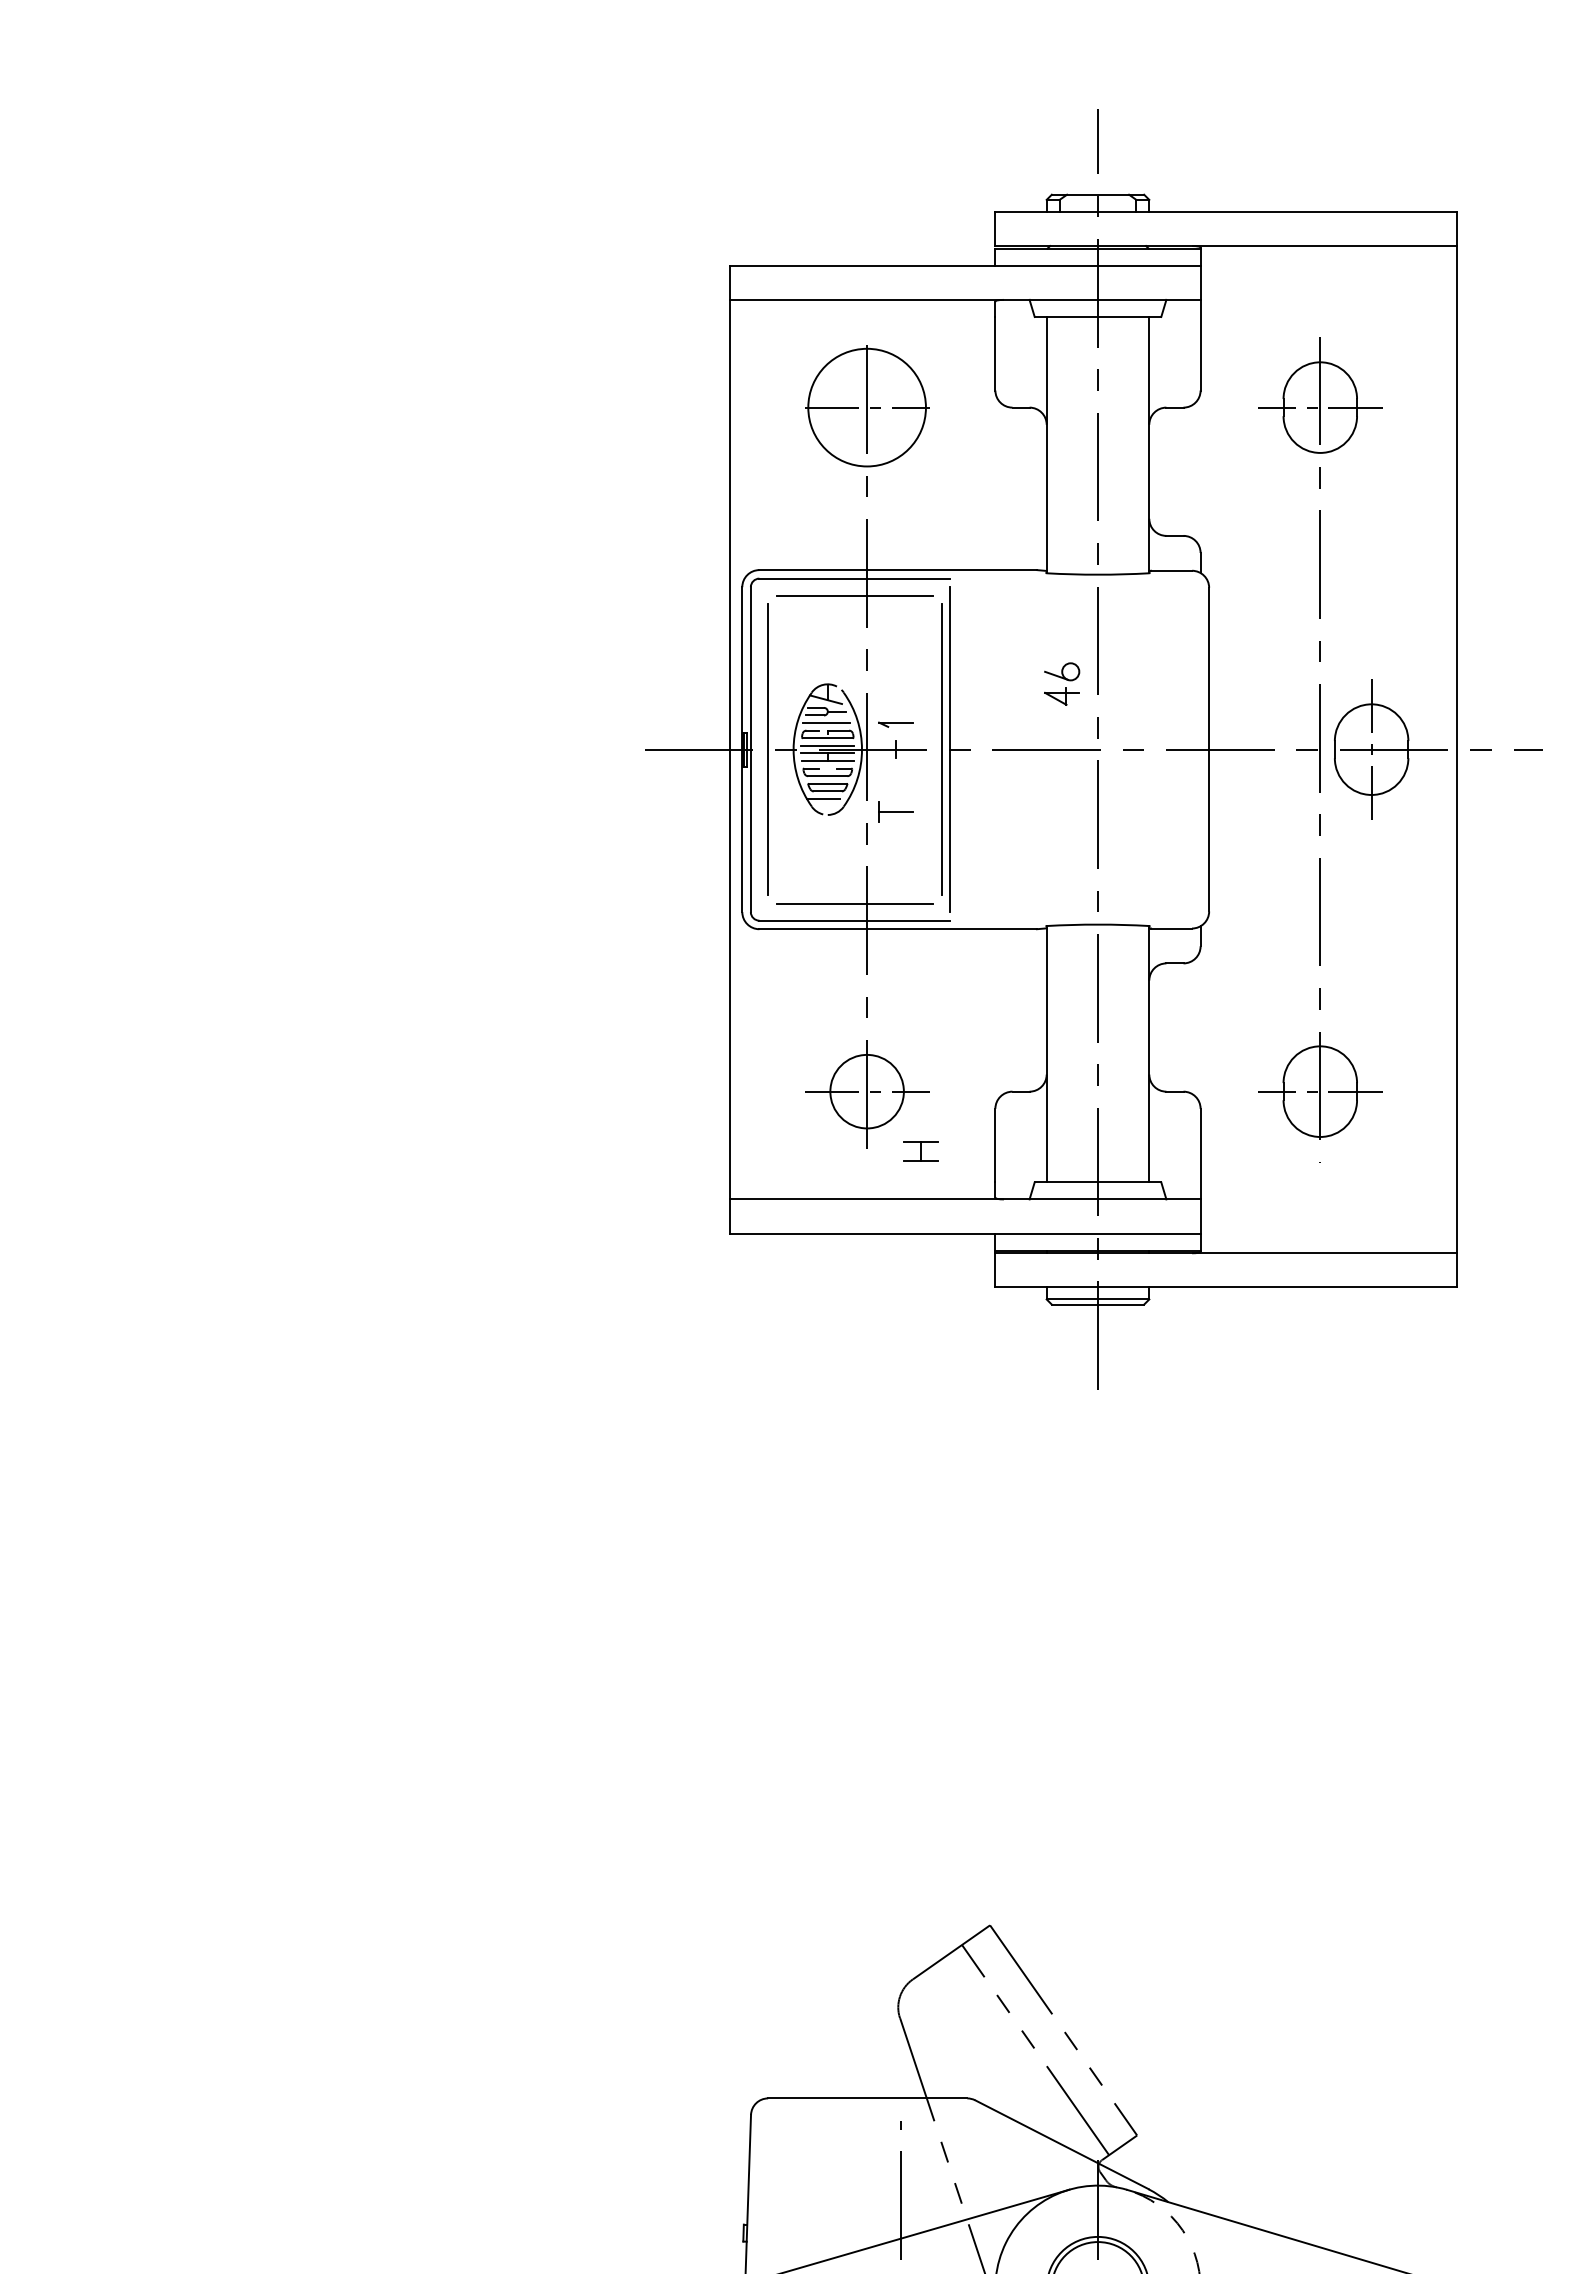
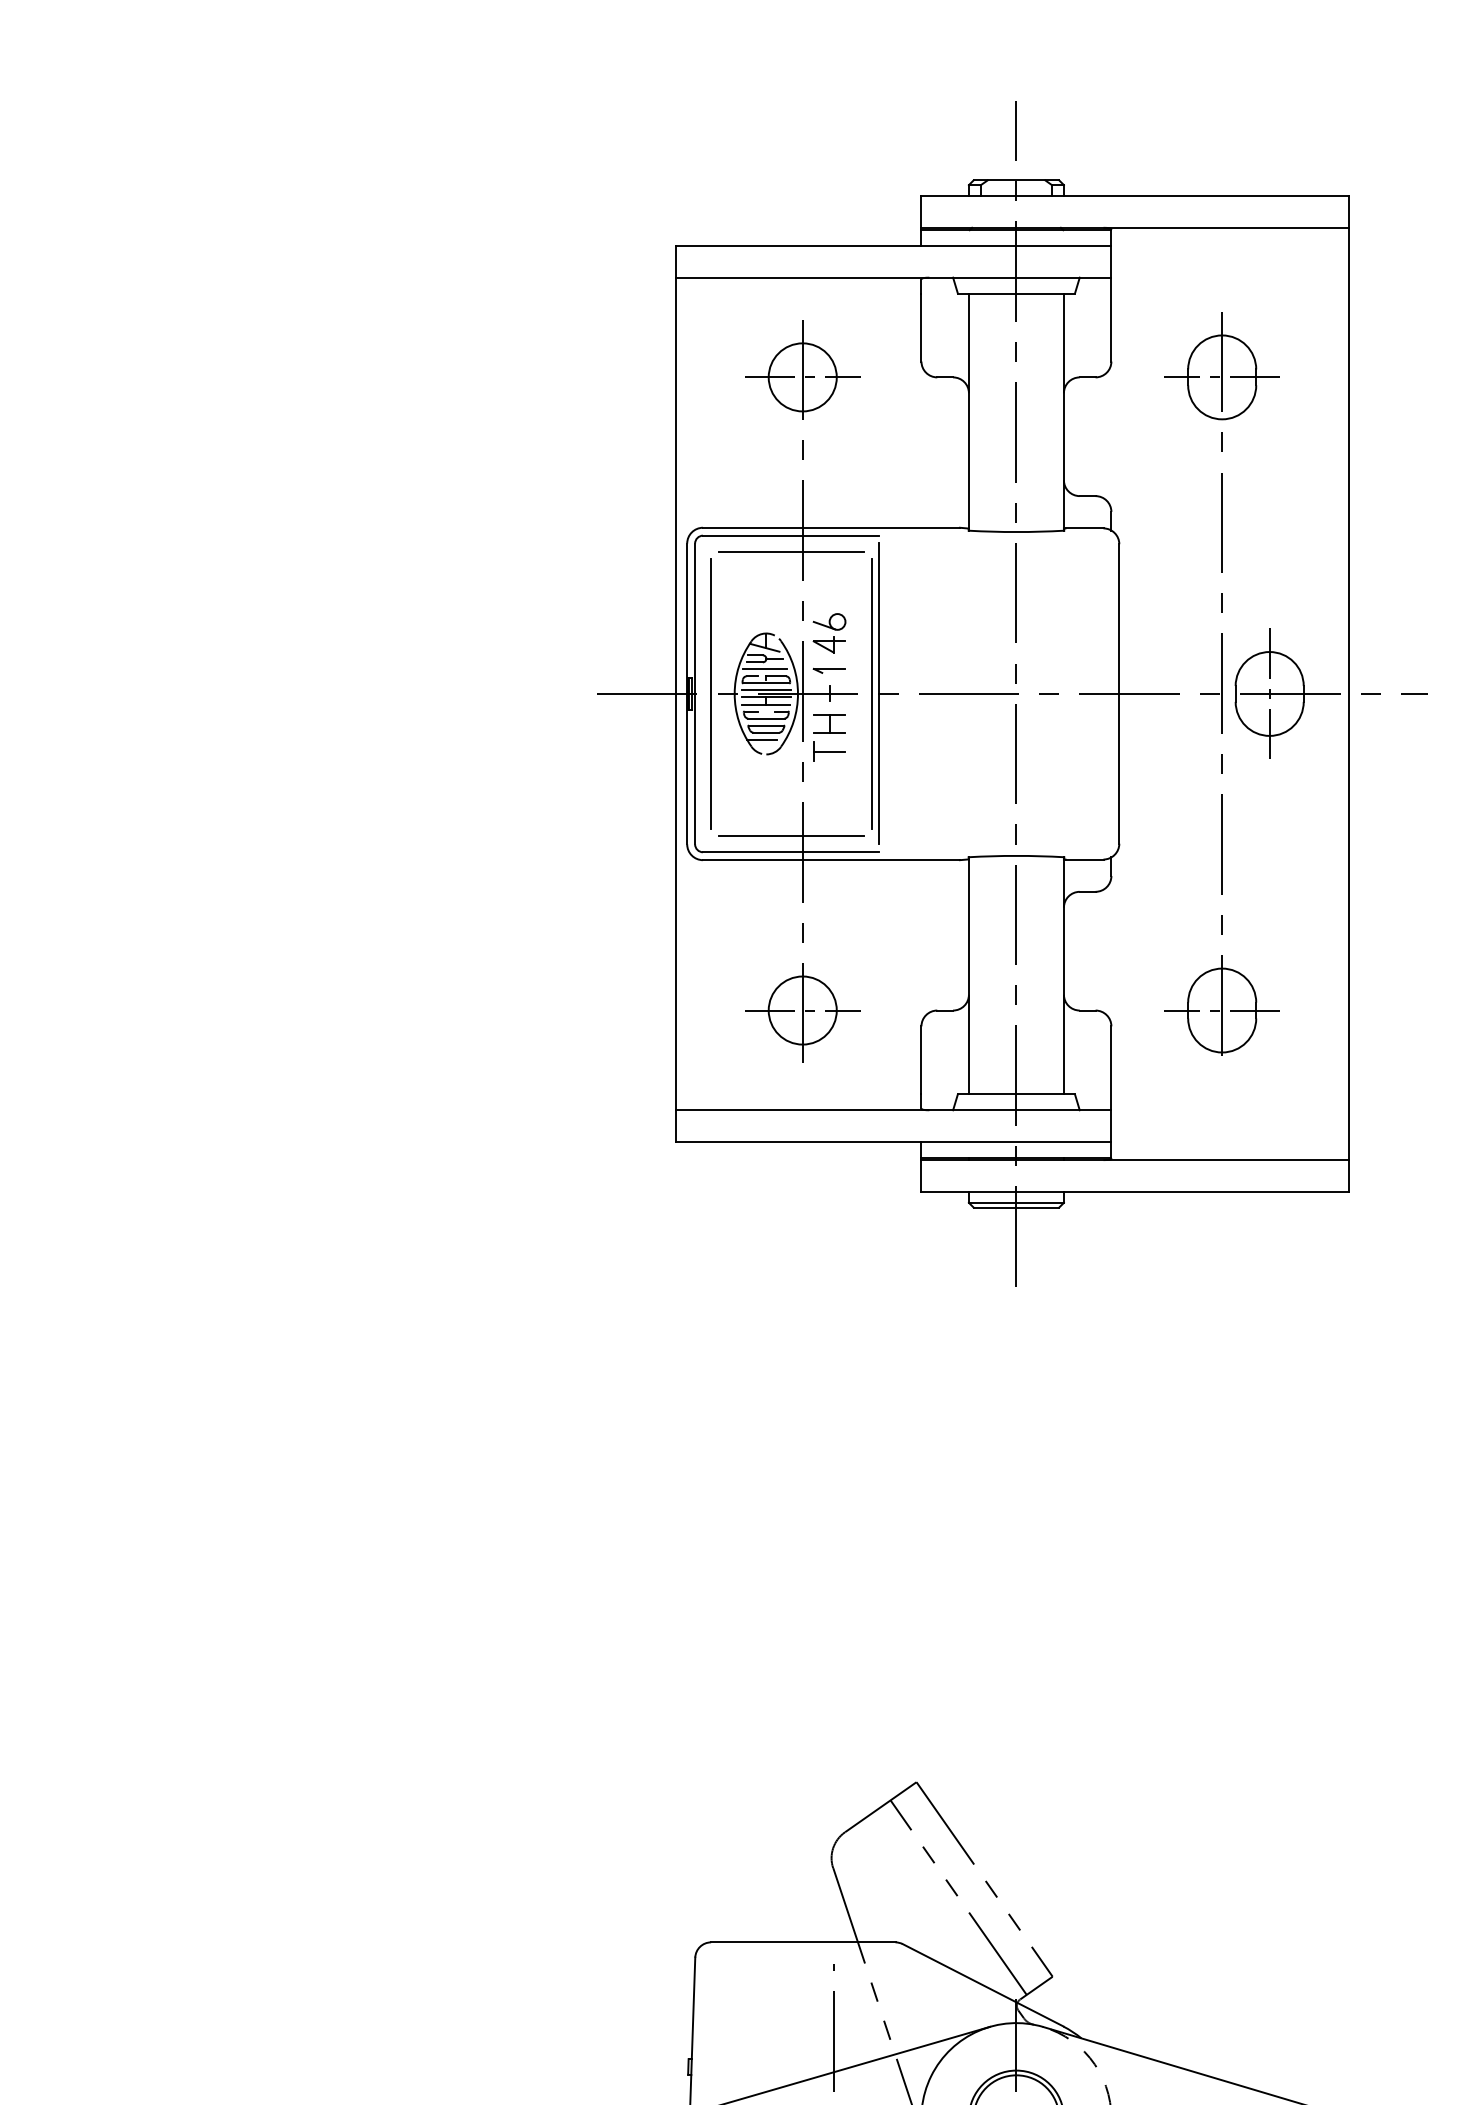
circle: (866, 407) -> (802, 377), size x0.62
part: (1062, 683) -> (829, 632), moved
part: (920, 1151) -> (829, 724), moved

